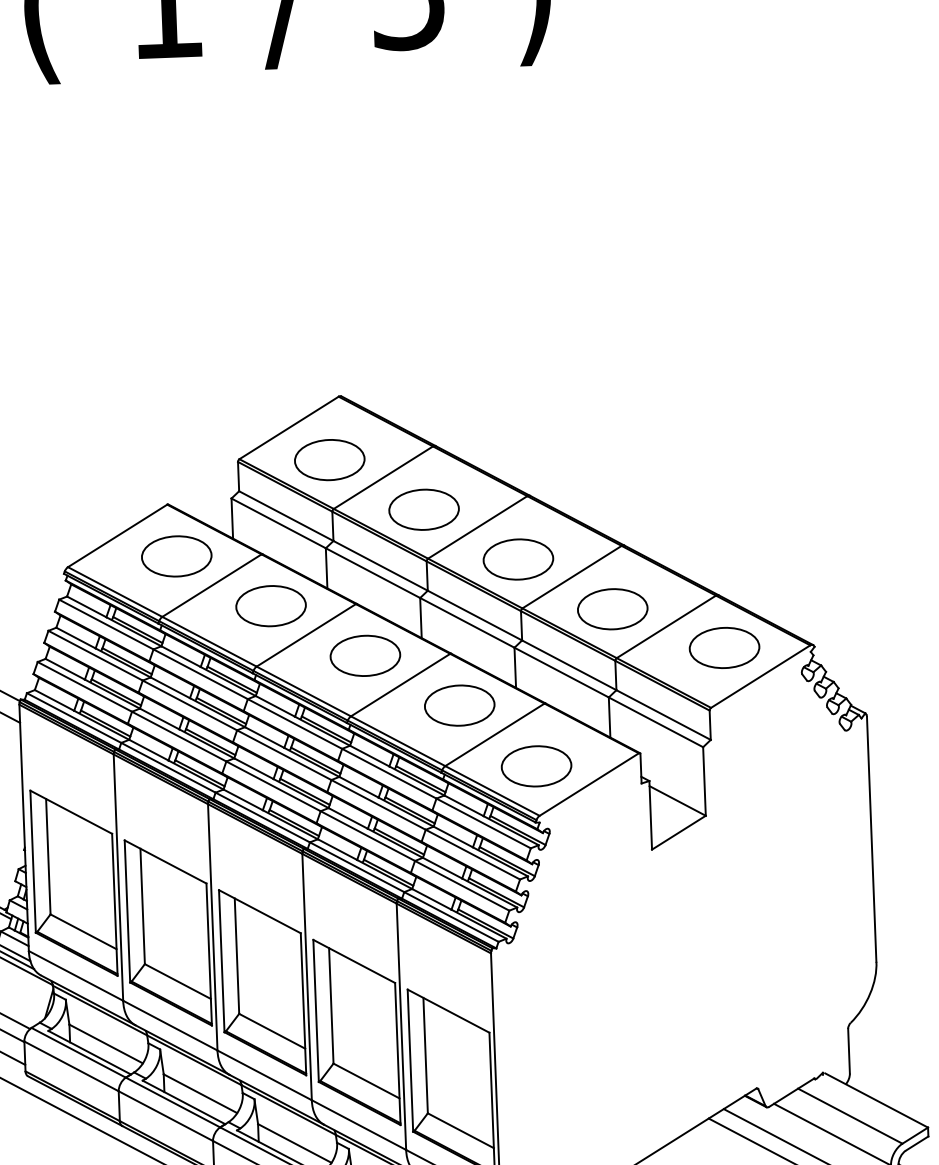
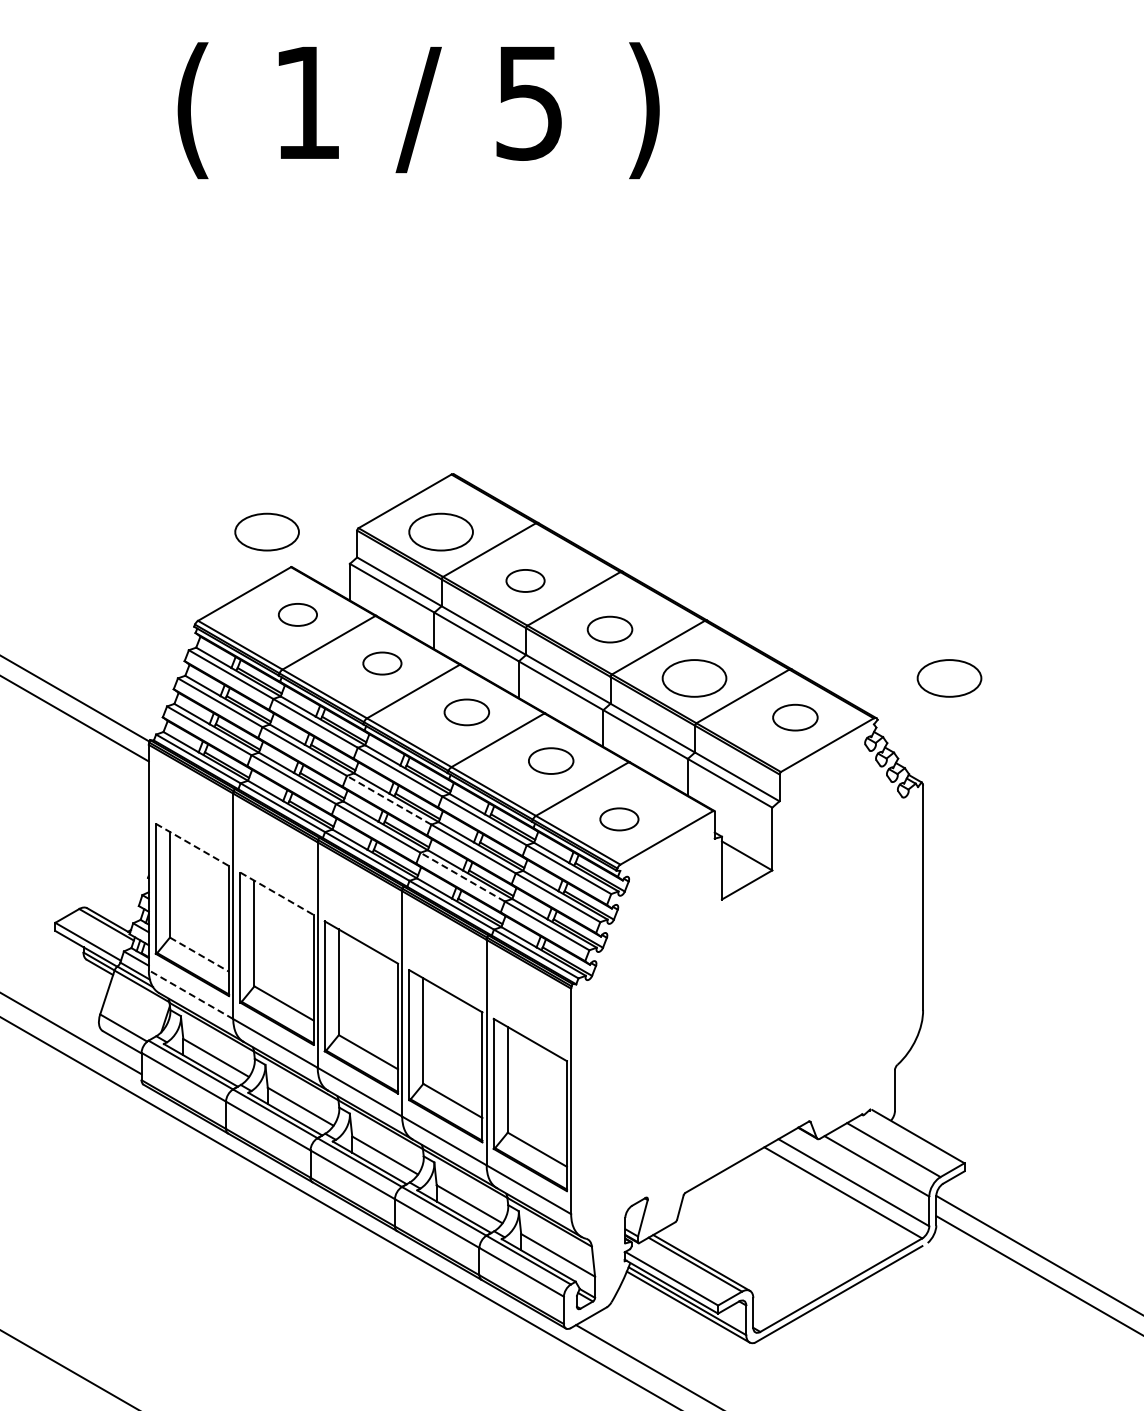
part: (138, 466) -> (266, 531), added
part: (423, 509) -> (525, 580), size x0.6
part: (176, 556) -> (297, 614), size x0.6
part: (517, 559) -> (609, 629), size x0.7
part: (891, 598) -> (949, 678), added
part: (271, 606) -> (382, 663), size x0.6
part: (724, 647) -> (795, 717), size x0.7
part: (365, 656) -> (466, 712), size x0.7
part: (458, 704) -> (550, 760), size x0.7
line: (284, 755) -> (389, 800), solid -> dashed
part: (536, 766) -> (619, 819), size x0.6
line: (71, 812) -> (192, 845), solid -> dashed
line: (367, 836) -> (462, 877), solid -> dashed
line: (166, 861) -> (277, 893), solid -> dashed
line: (83, 931) -> (199, 954), solid -> dashed
line: (76, 975) -> (191, 994), solid -> dashed

